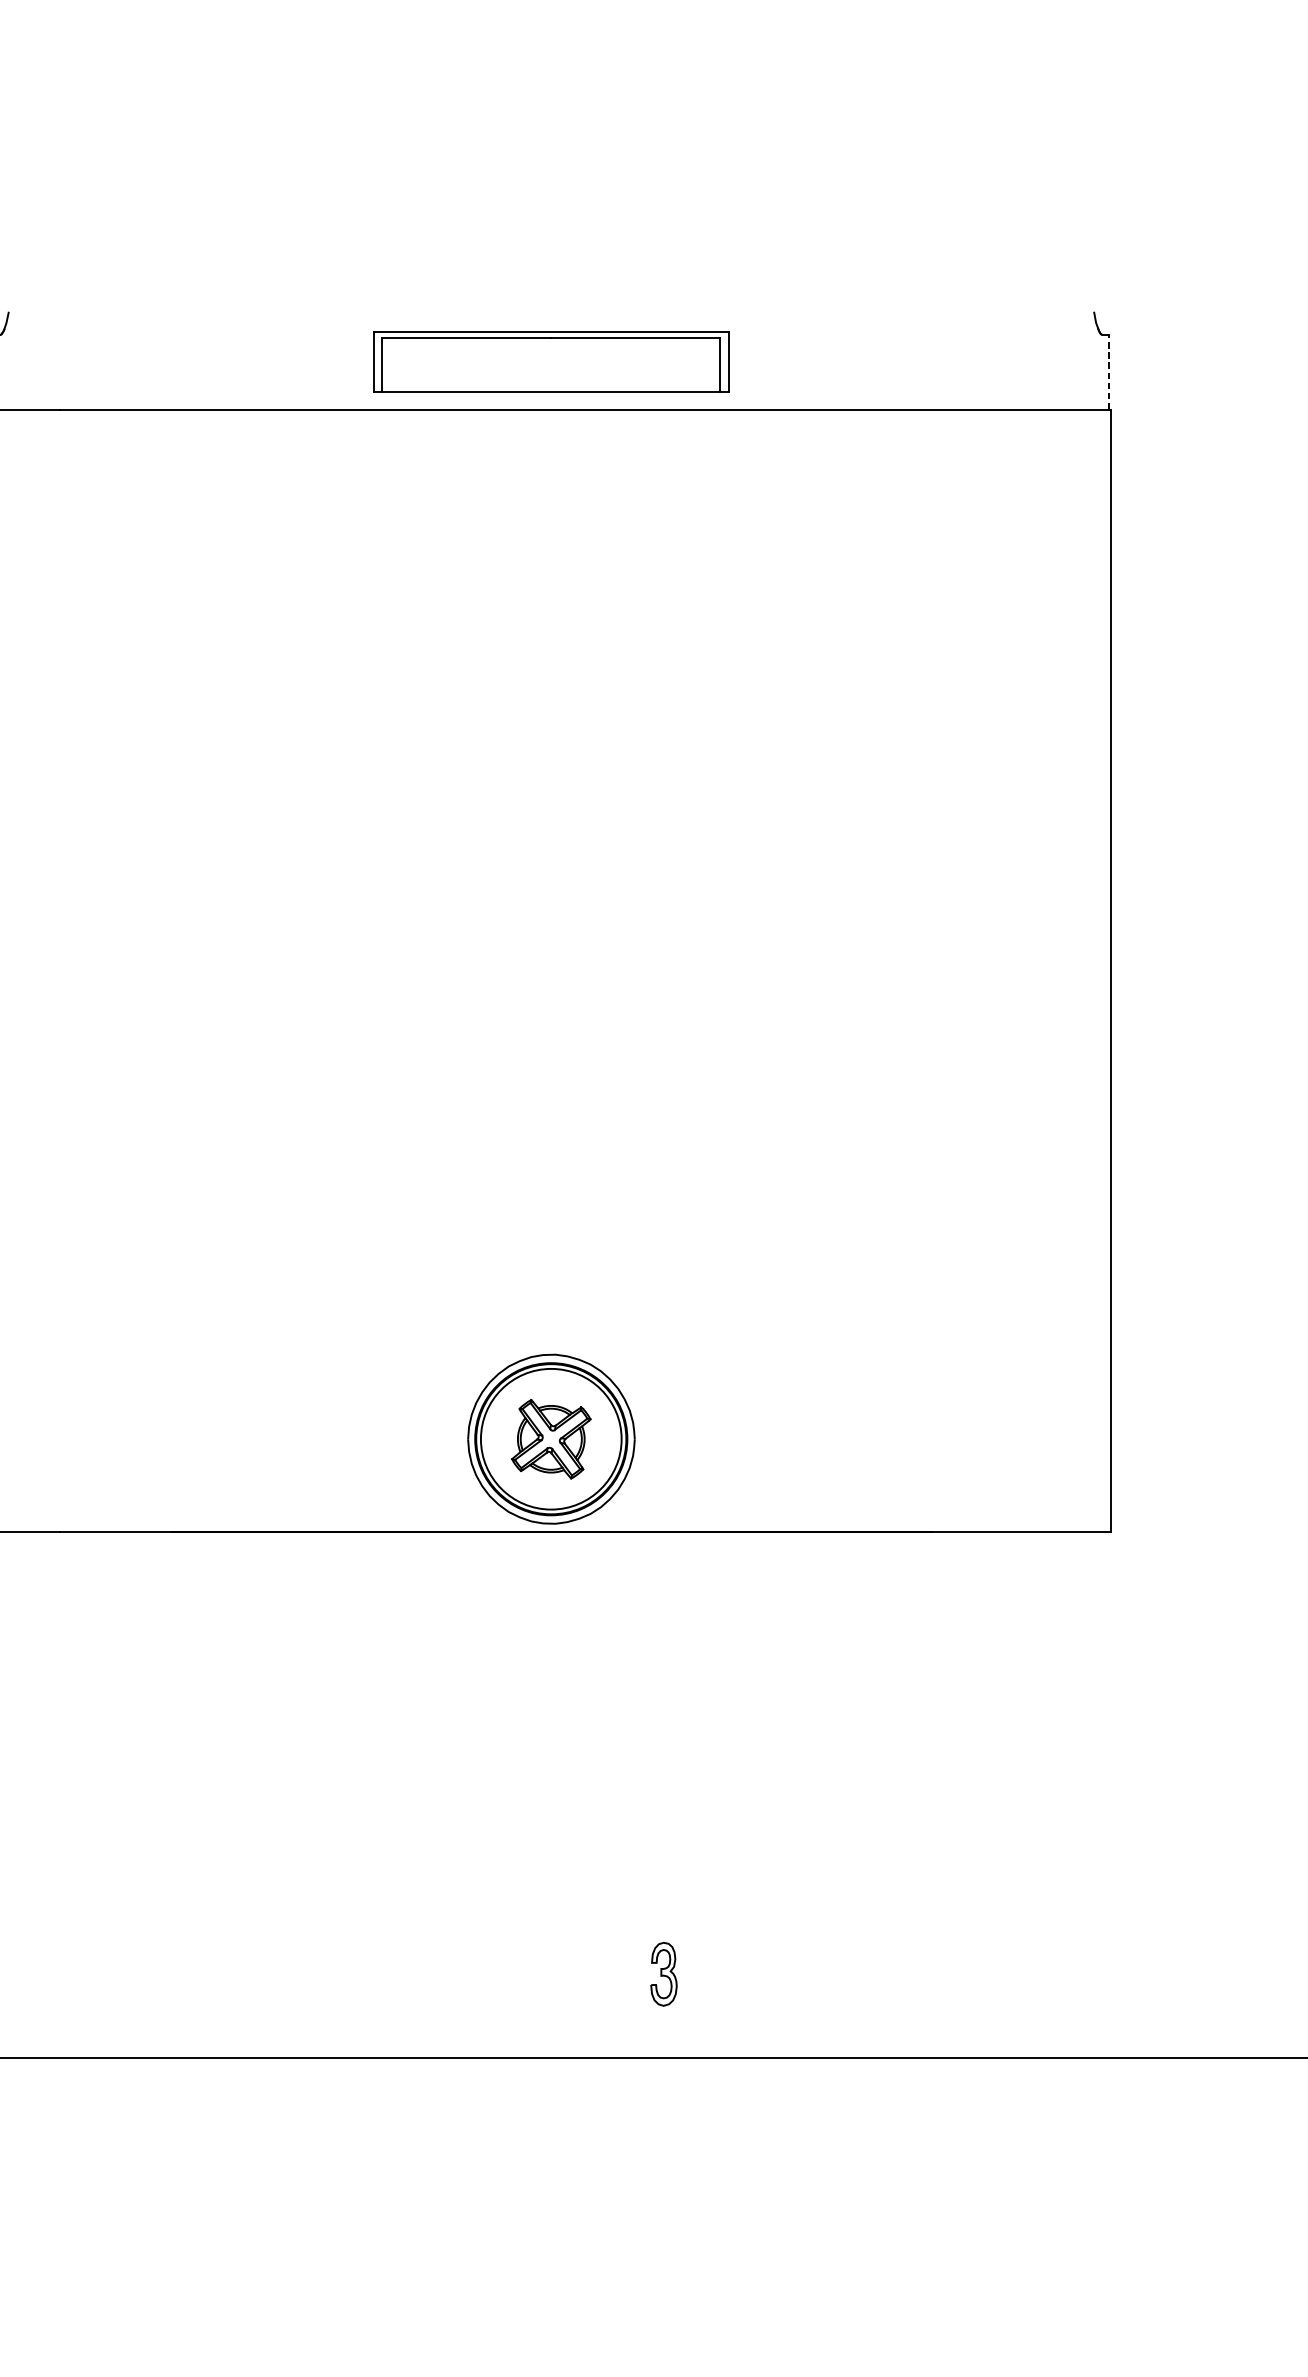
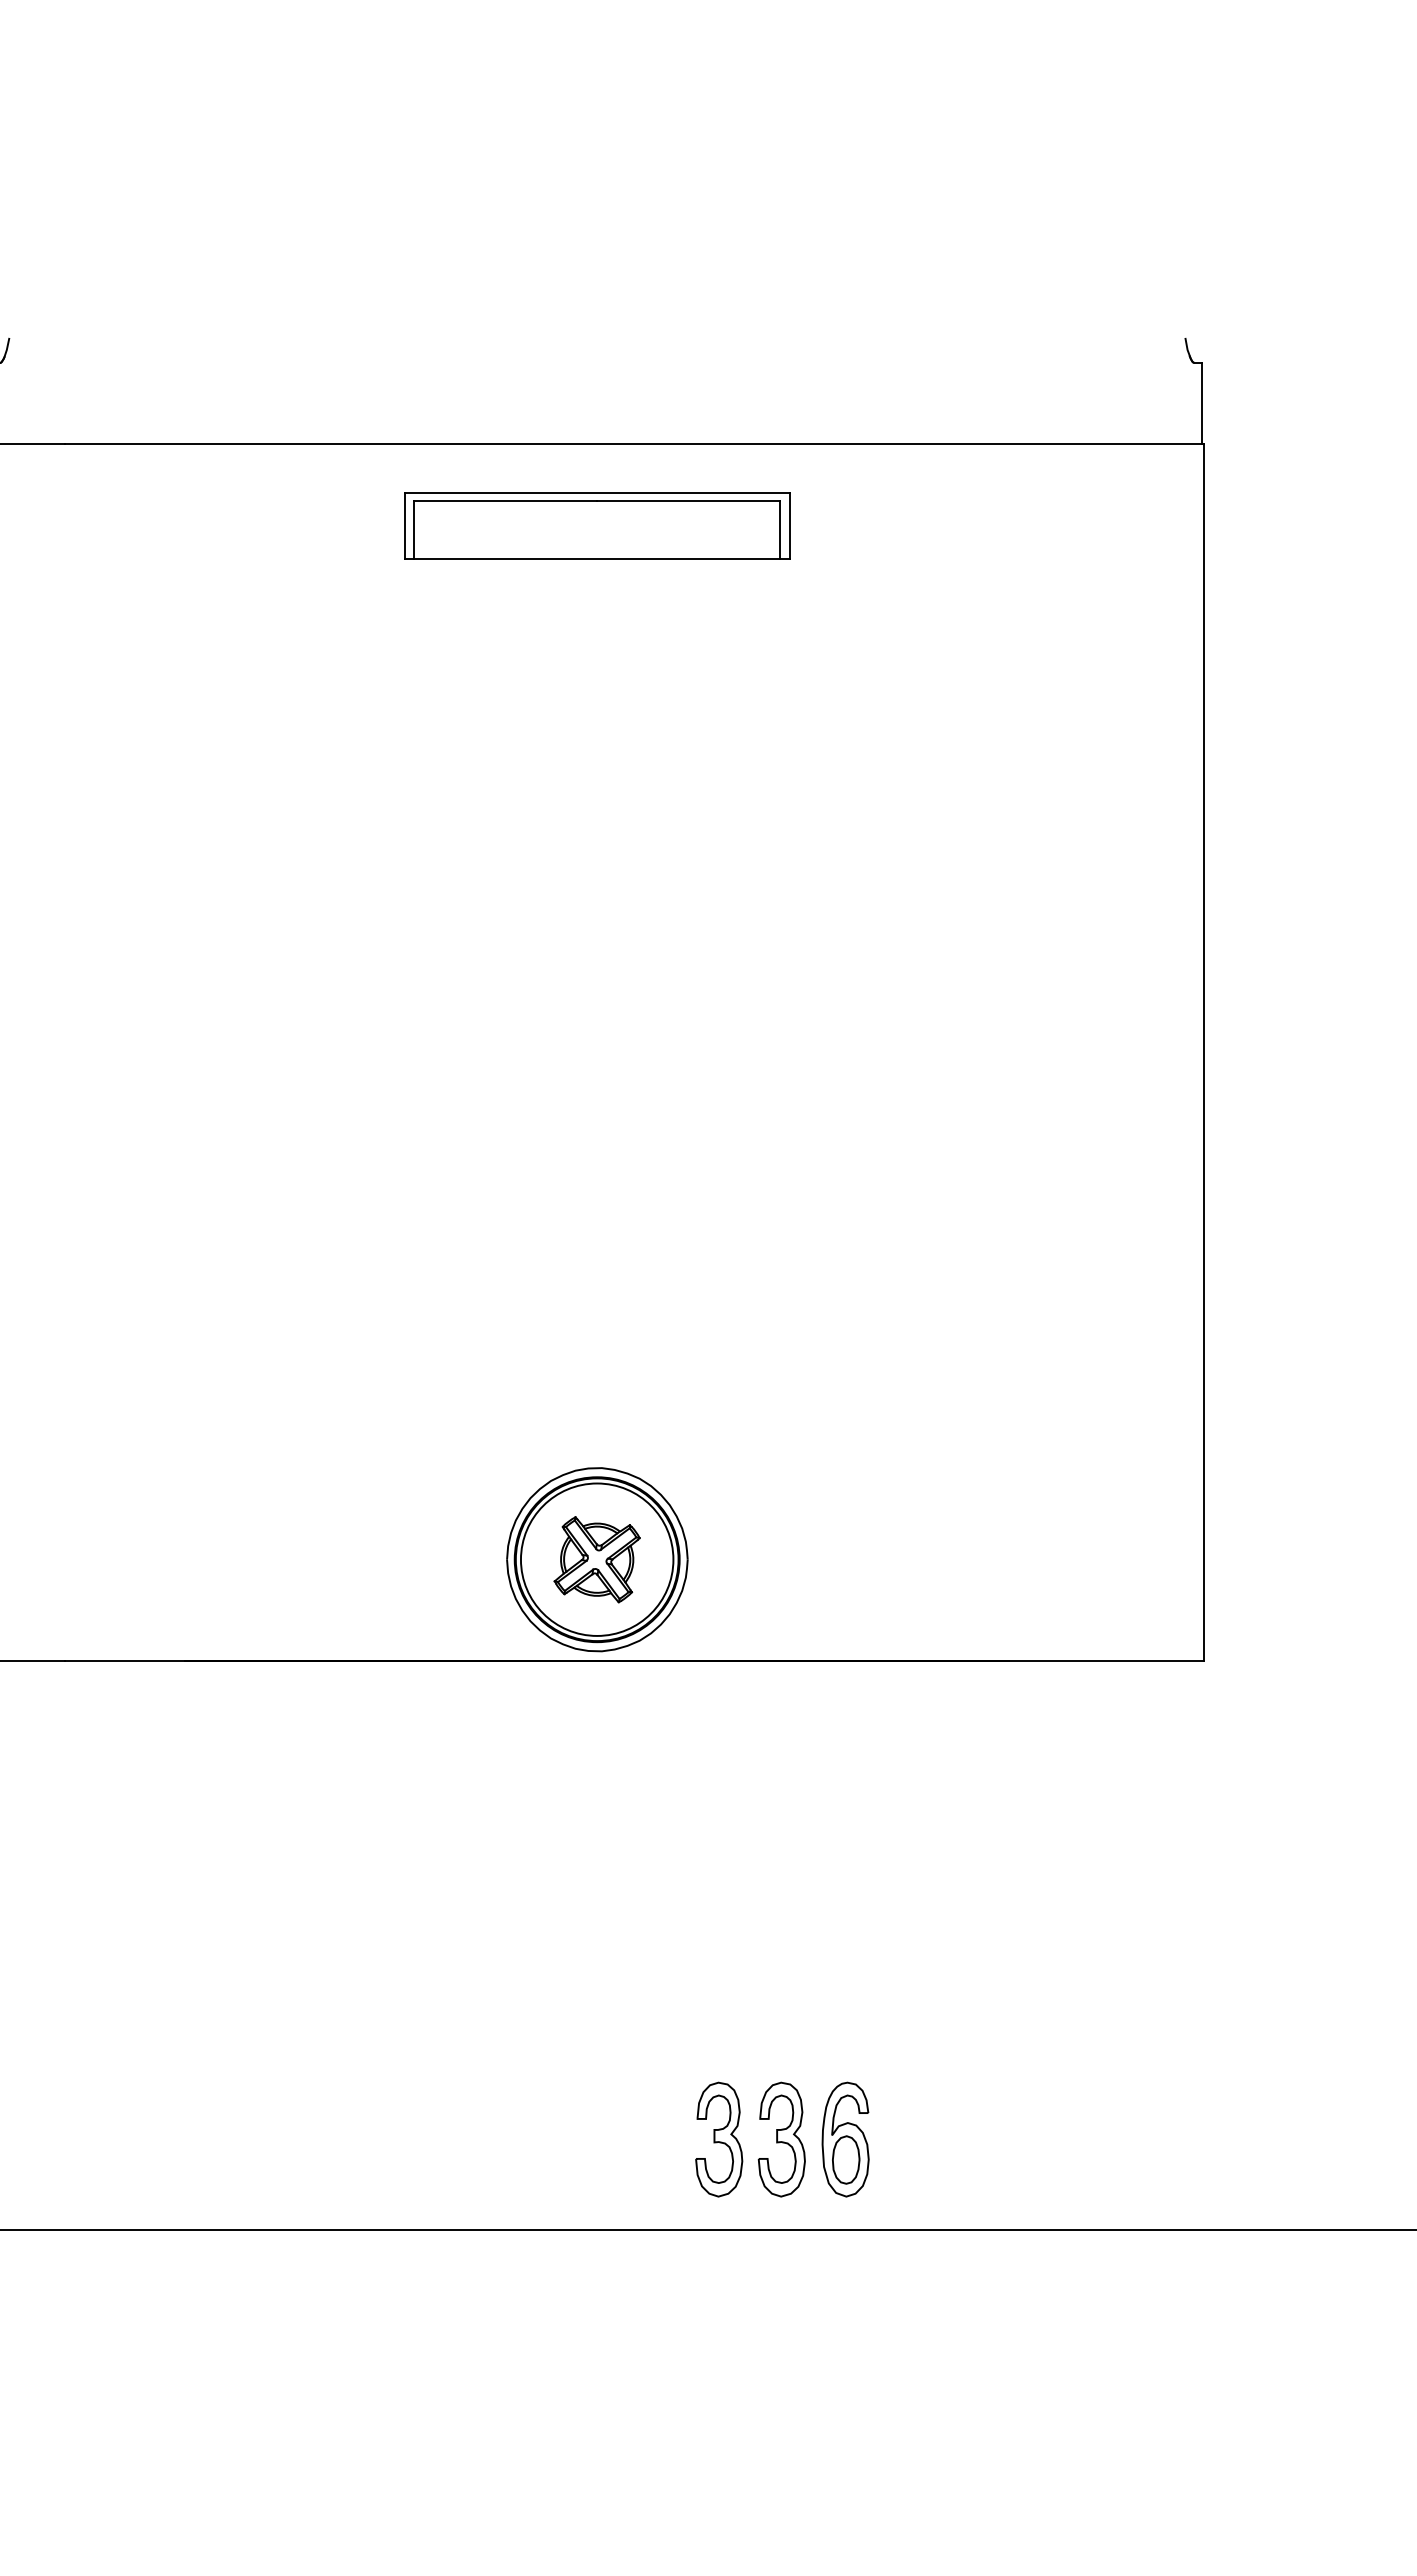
part: (551, 361) -> (597, 525), moved
line: (1108, 371) -> (1201, 402), dashed -> solid
part: (664, 1974) -> (719, 2139), size x1.67
part: (721, 1974) -> (781, 2139), added
part: (780, 1974) -> (845, 2139), added

